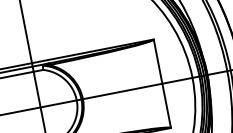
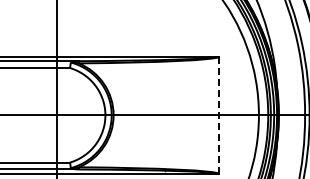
line: (162, 83) -> (218, 115), solid -> dashed

